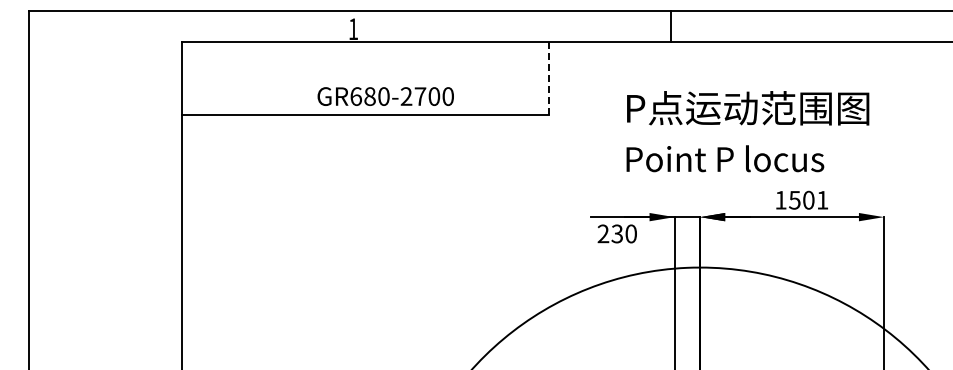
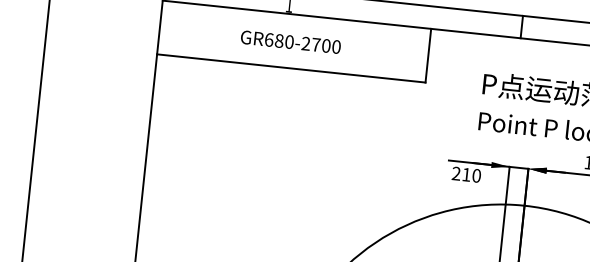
line: (548, 78) -> (428, 55), dashed -> solid
text: (385, 96) -> (290, 42), moved
text: (616, 233) -> (465, 174), 230 -> 210

